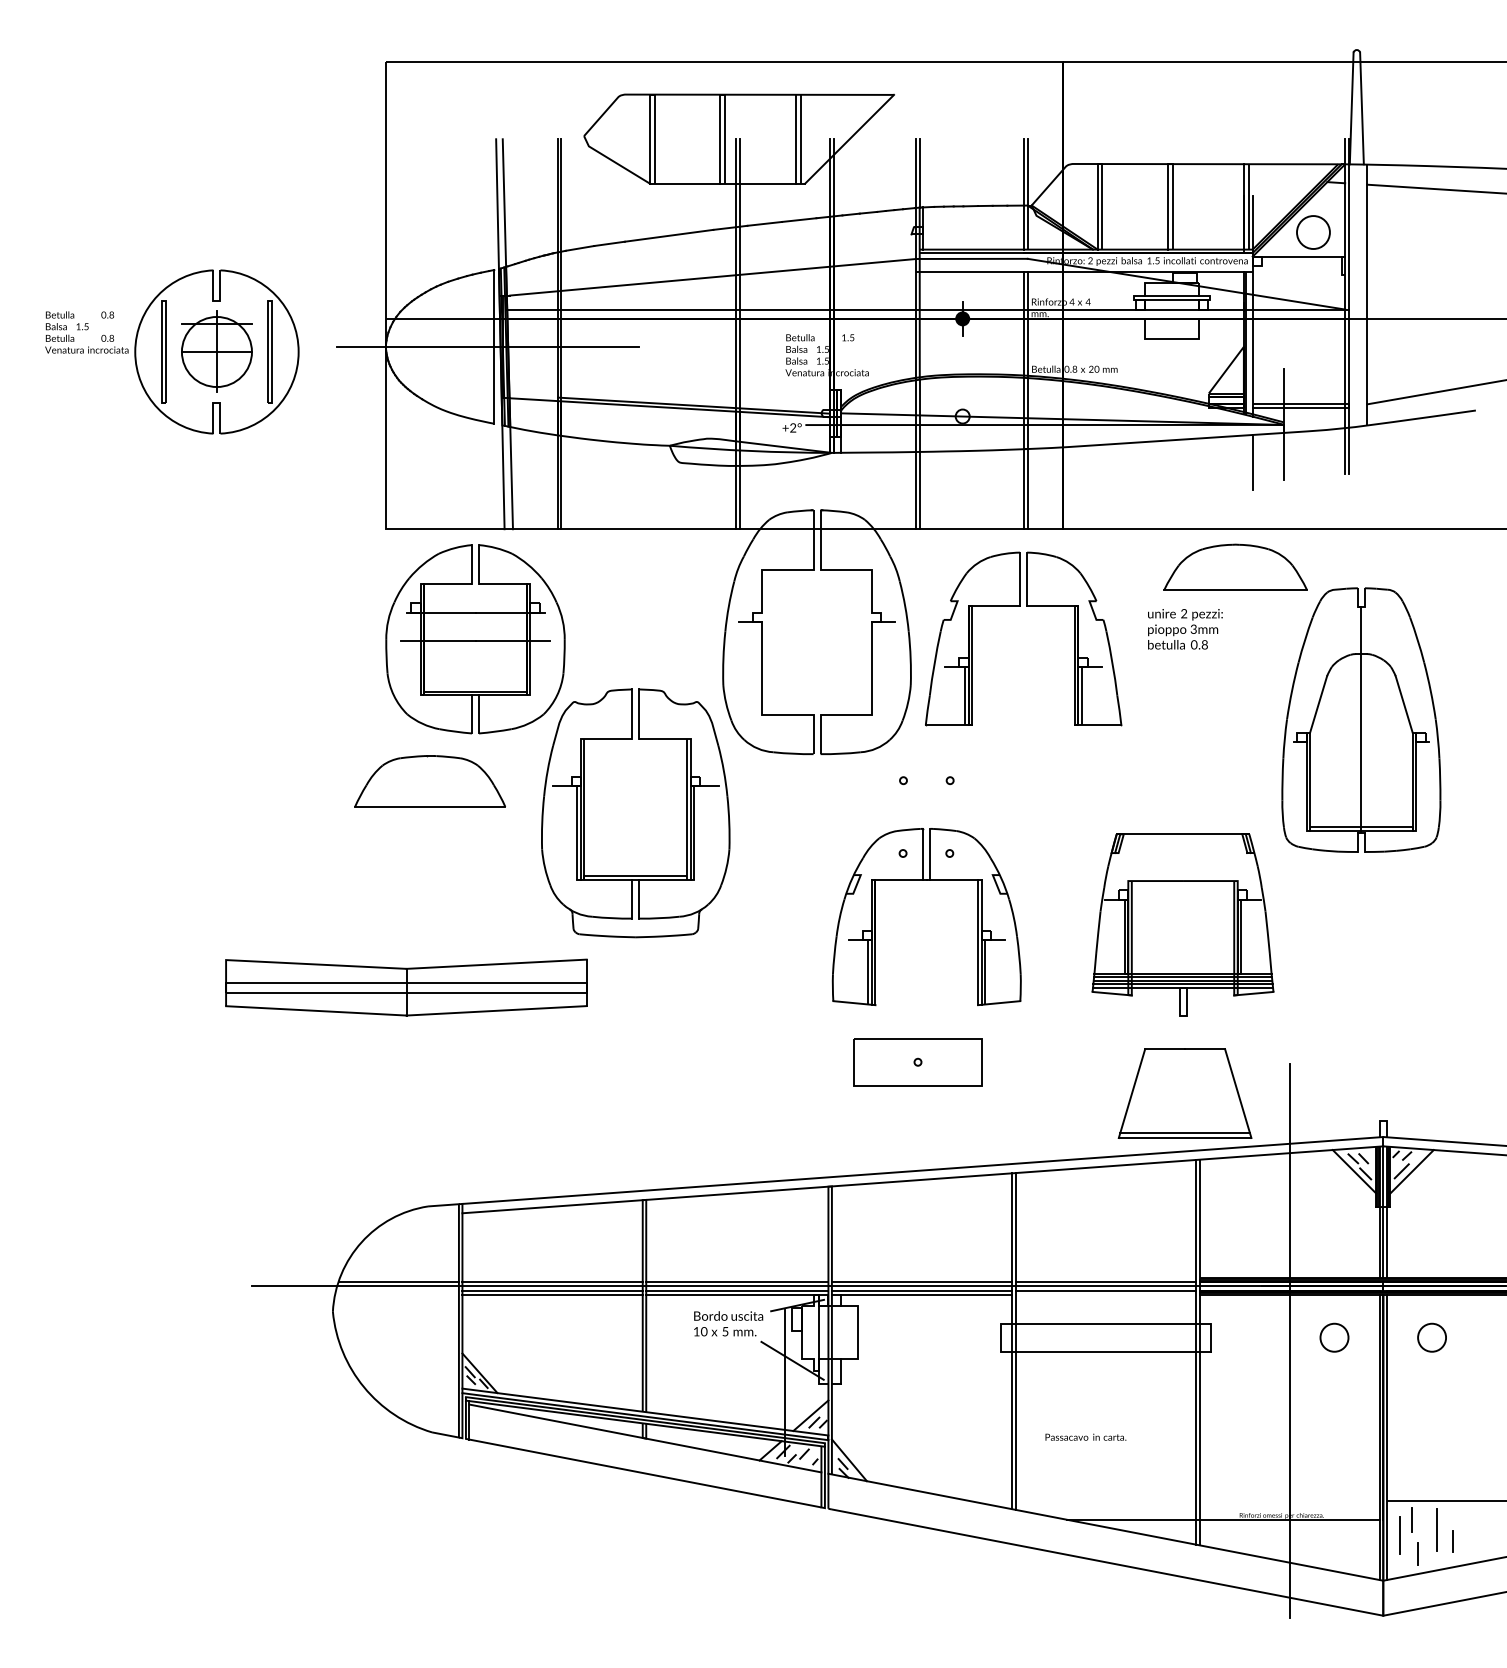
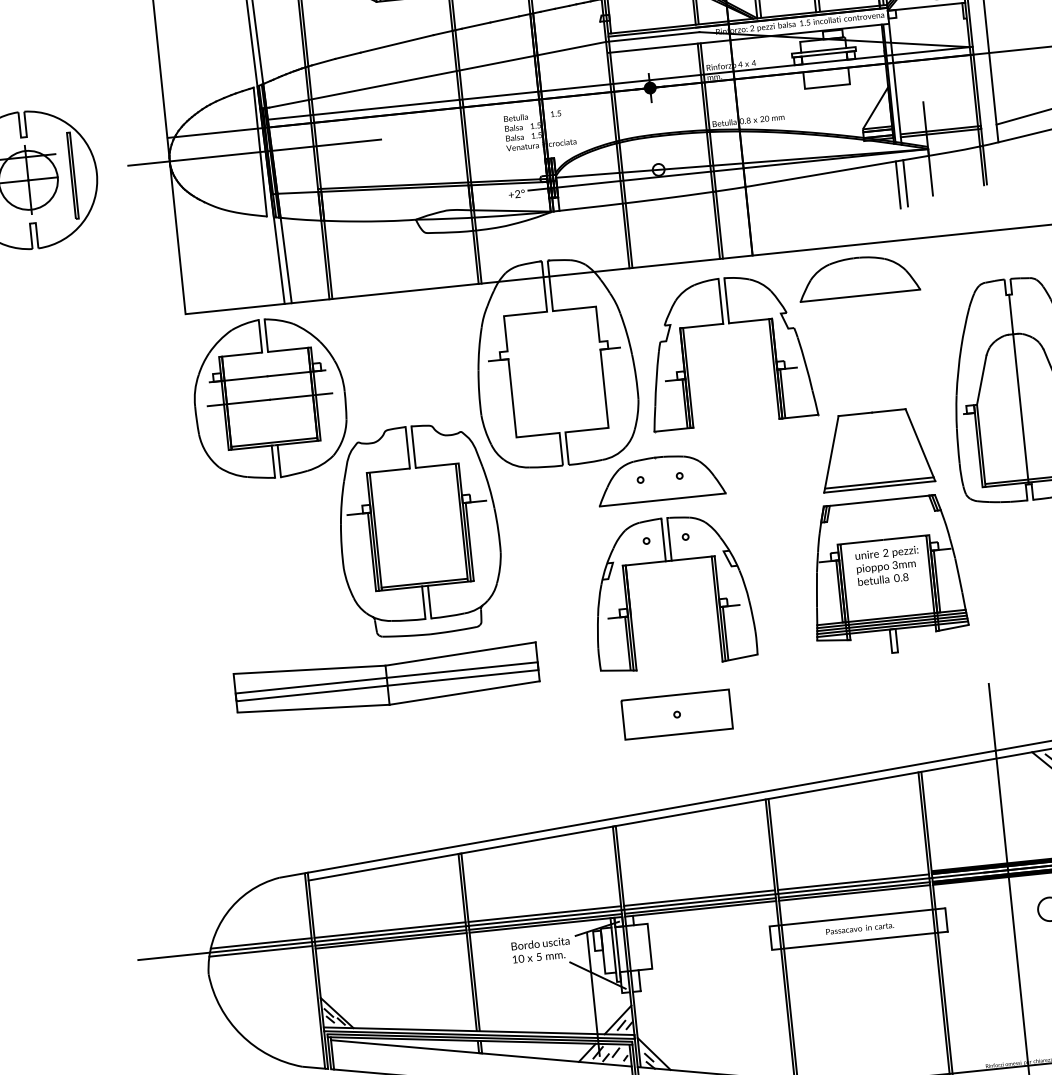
line: (1243, 463) -> (897, 184), added
part: (1235, 566) -> (858, 276), moved
text: (1185, 629) -> (888, 566), moved
part: (429, 781) -> (659, 478), moved
part: (406, 987) -> (387, 681), moved
part: (1184, 1093) -> (875, 449), moved
line: (396, 1291) -> (260, 951), added
line: (1105, 1294) -> (854, 892), added
line: (814, 1332) -> (613, 949), added
text: (1085, 1436) -> (859, 927), moved

